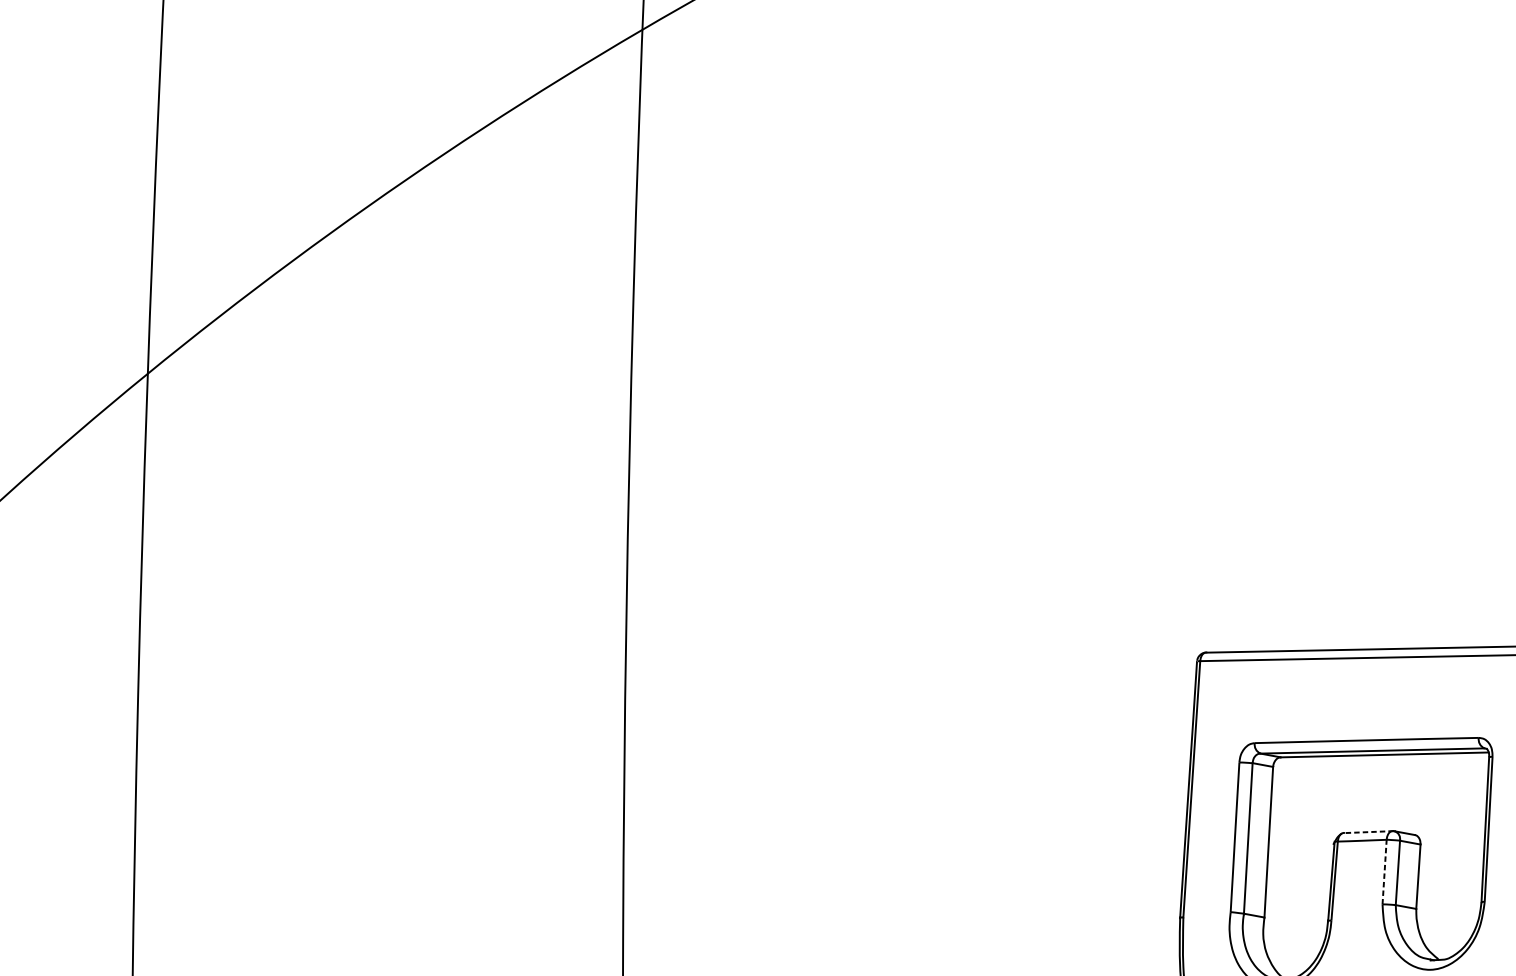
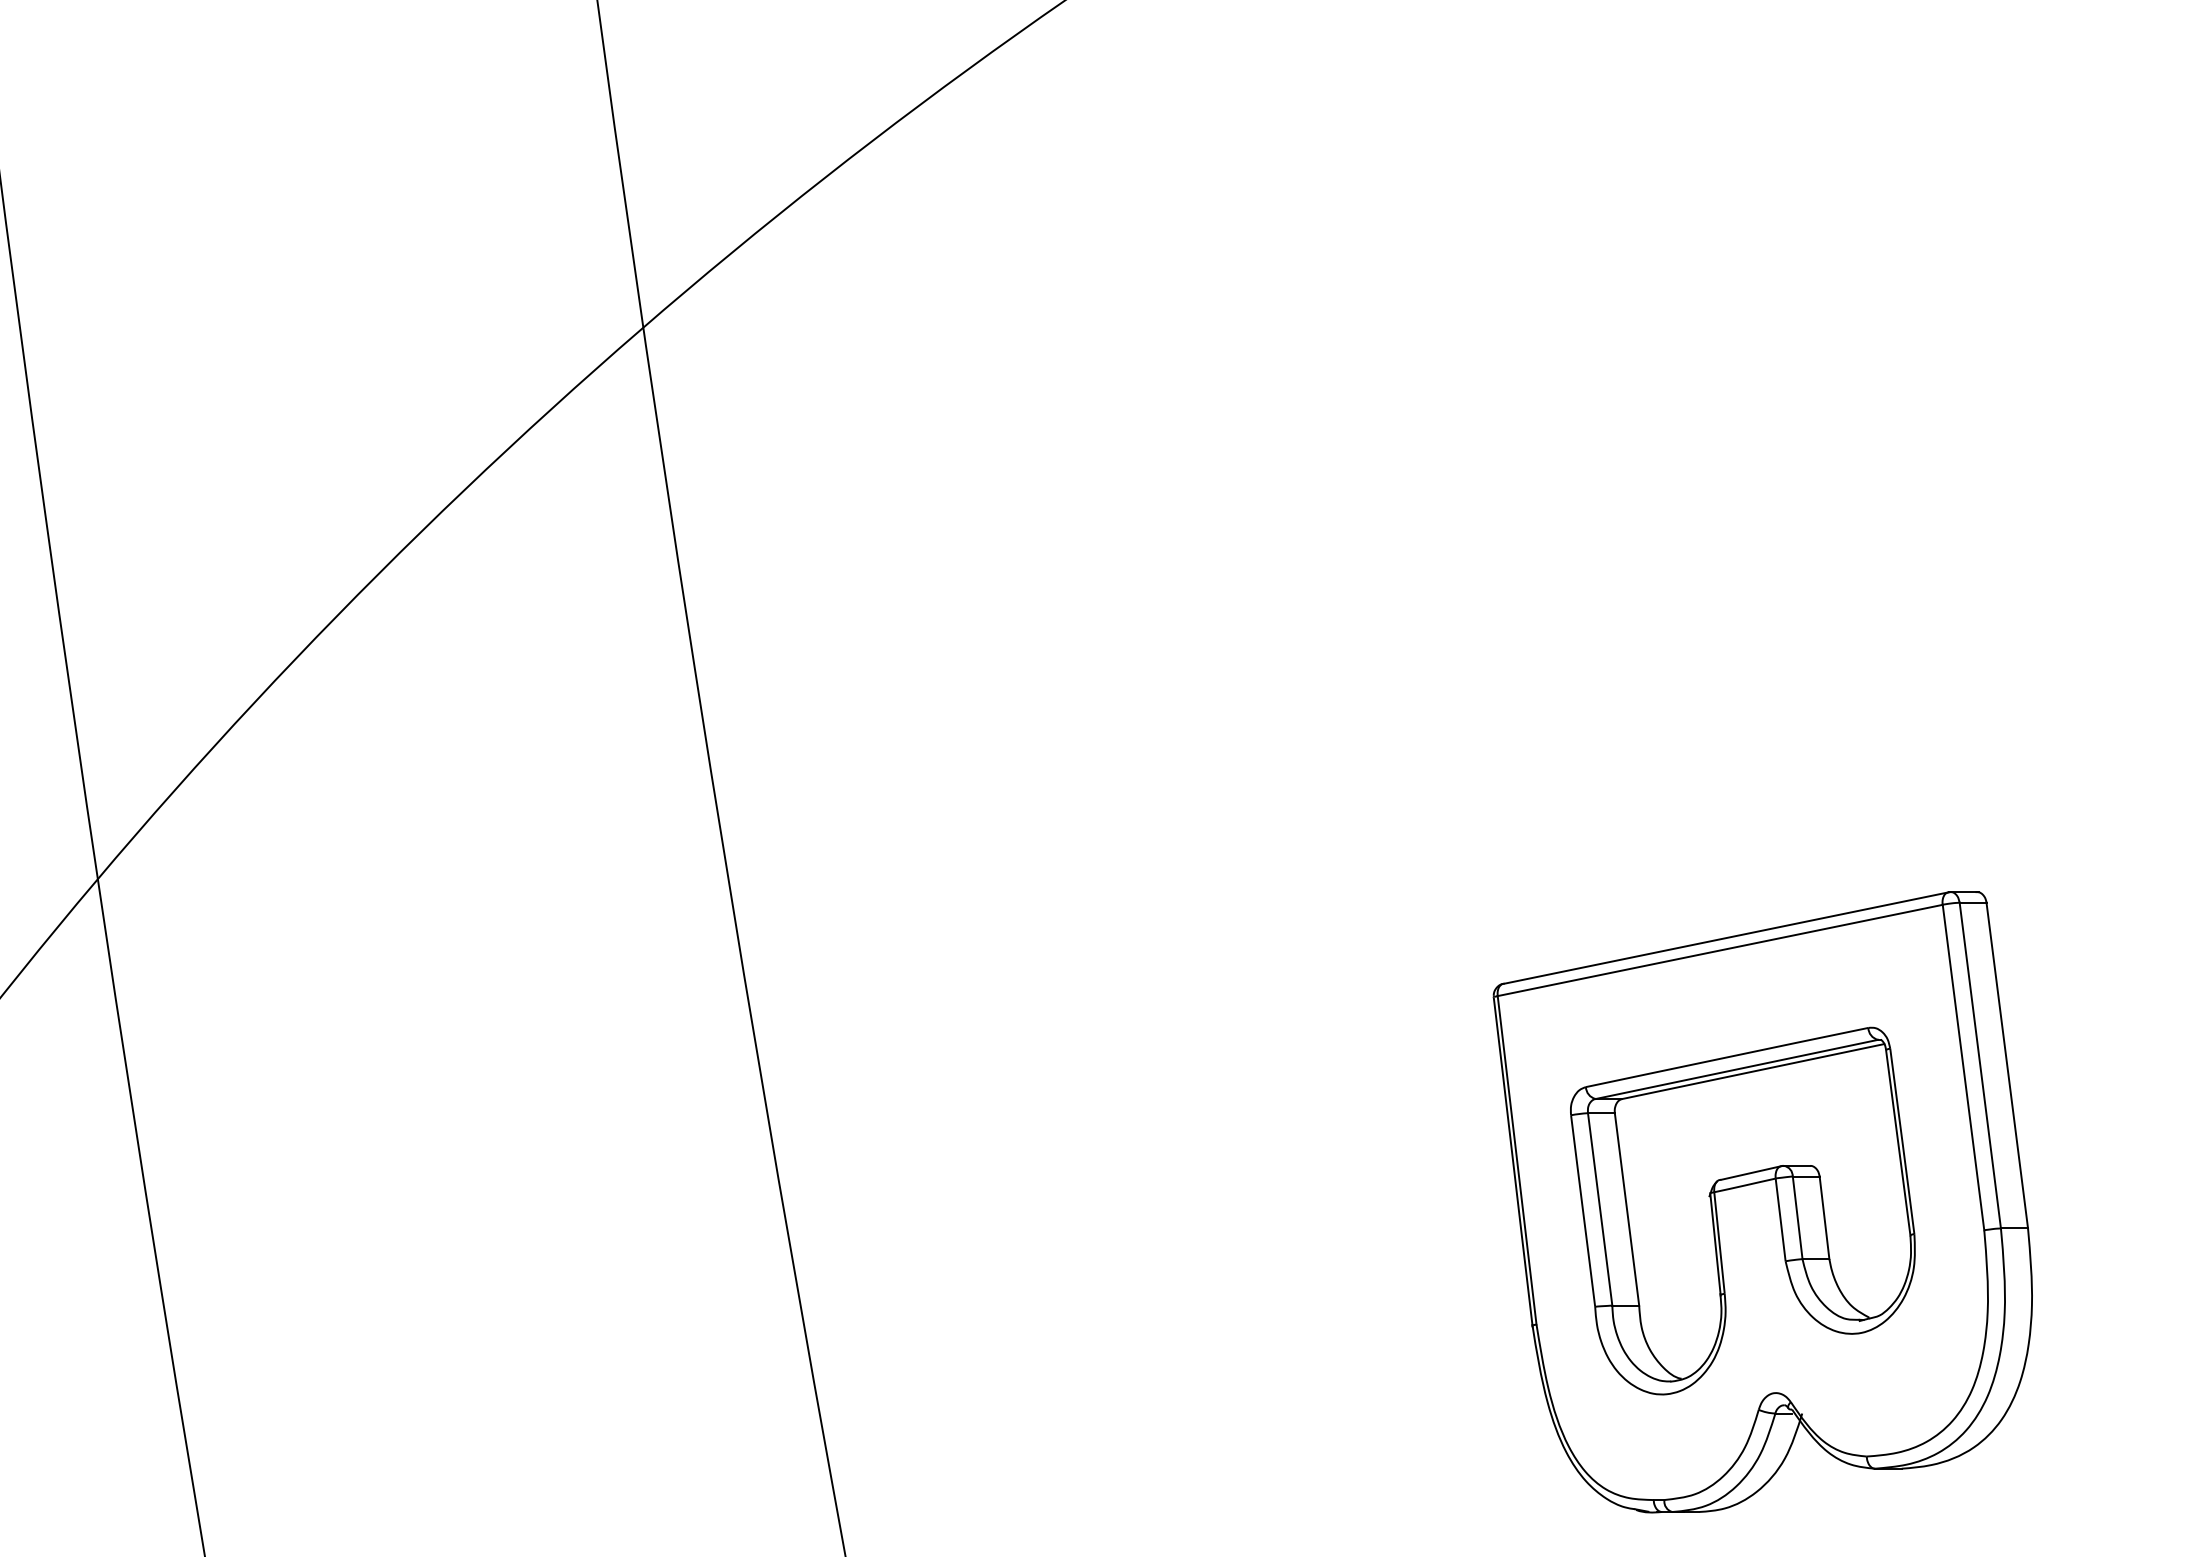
line: (1369, 831) -> (1751, 1172), dashed -> solid
line: (1384, 871) -> (1780, 1219), dashed -> solid

